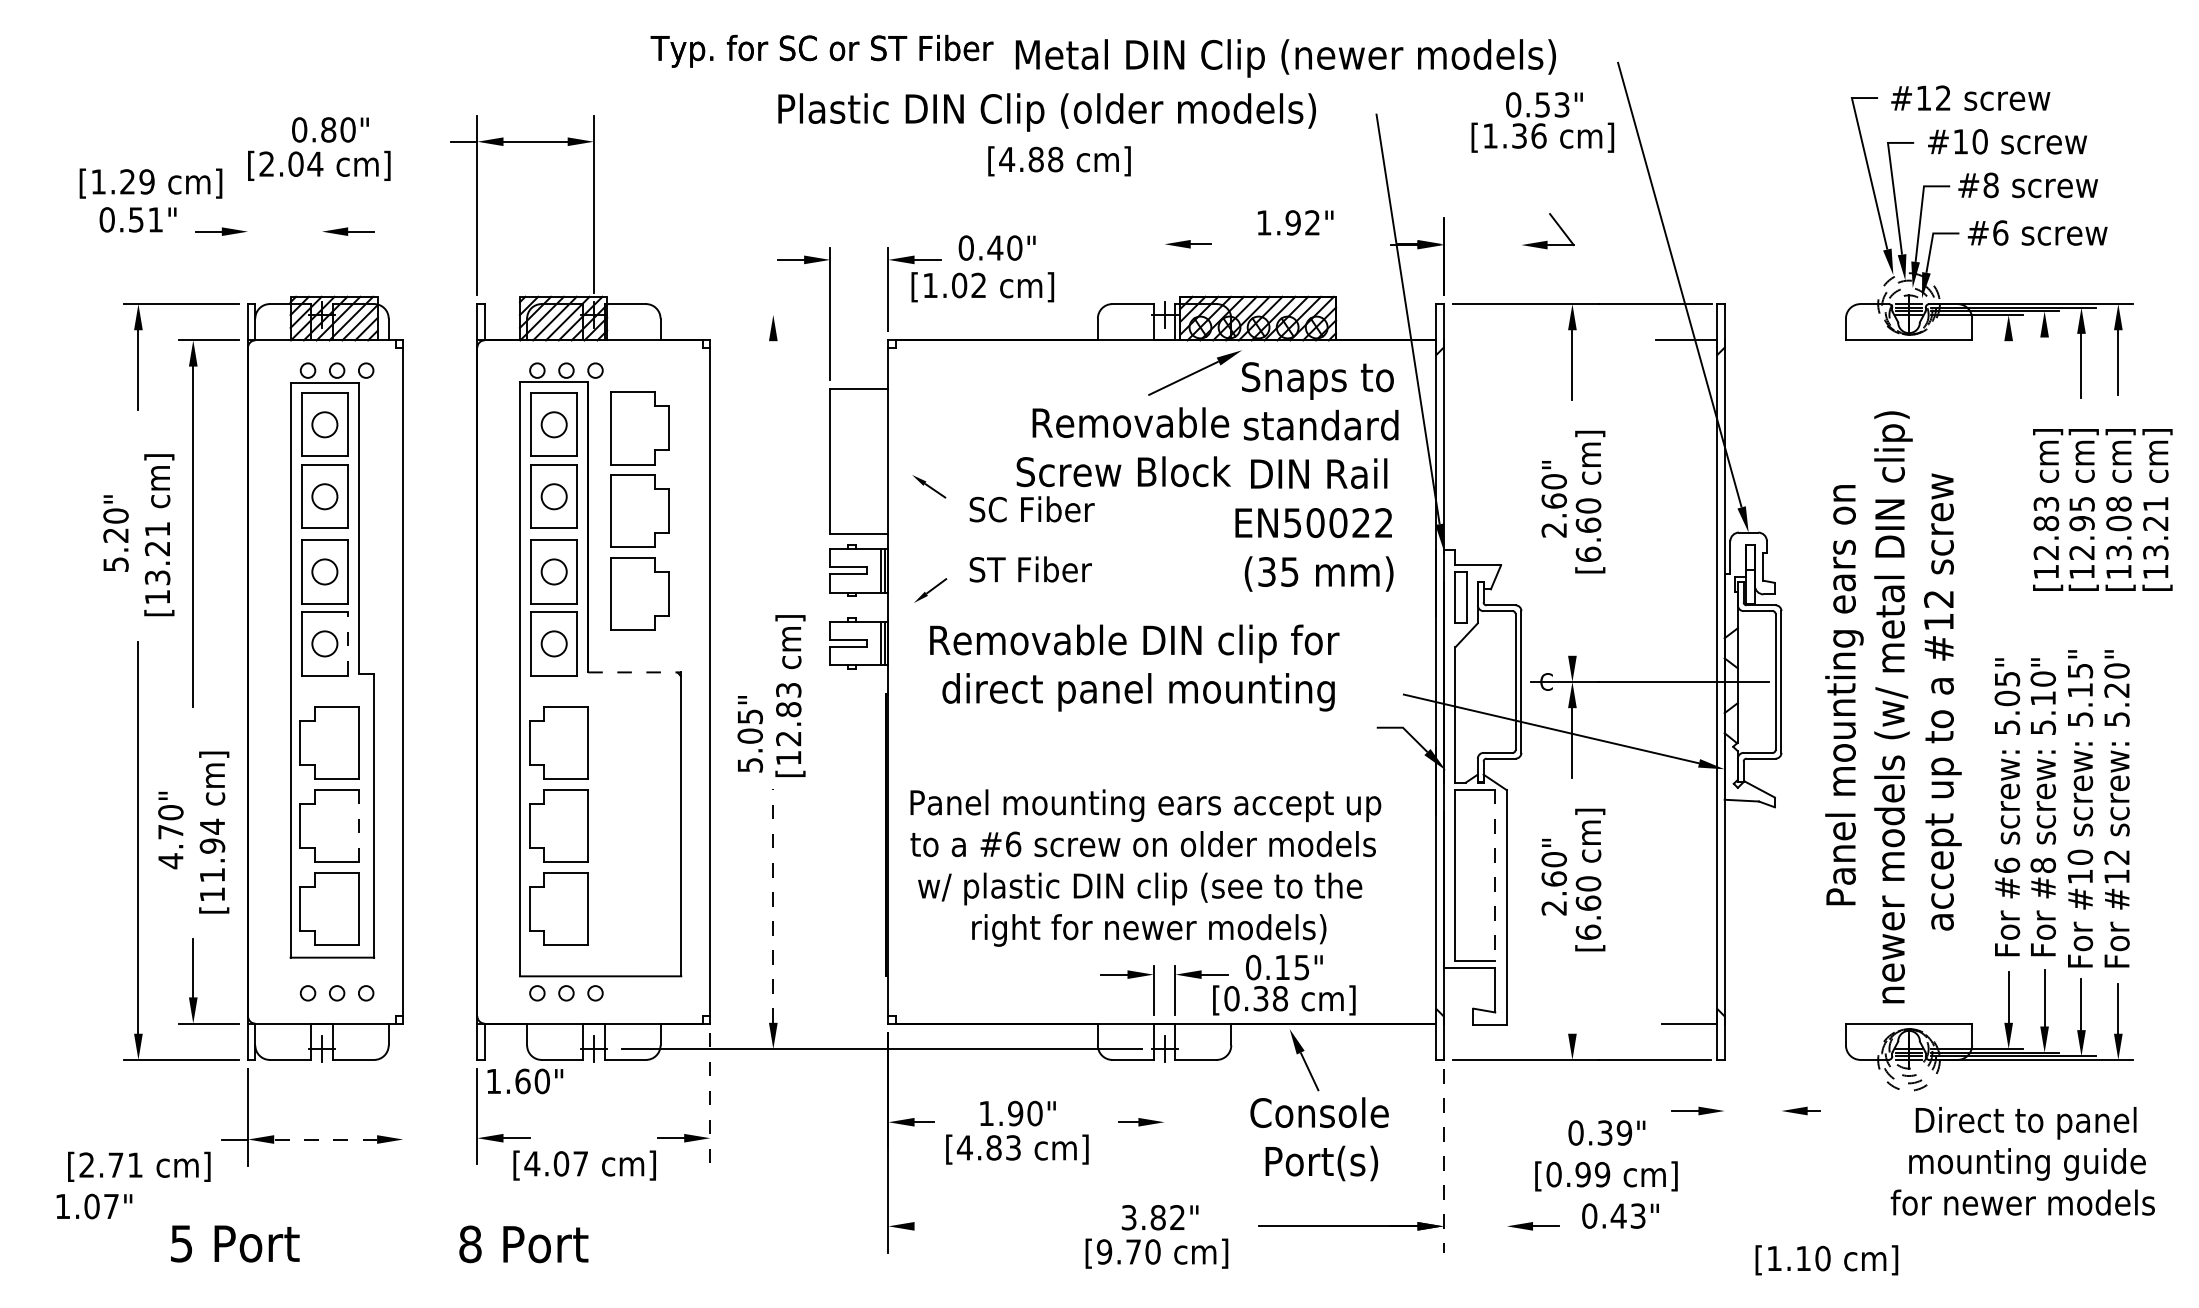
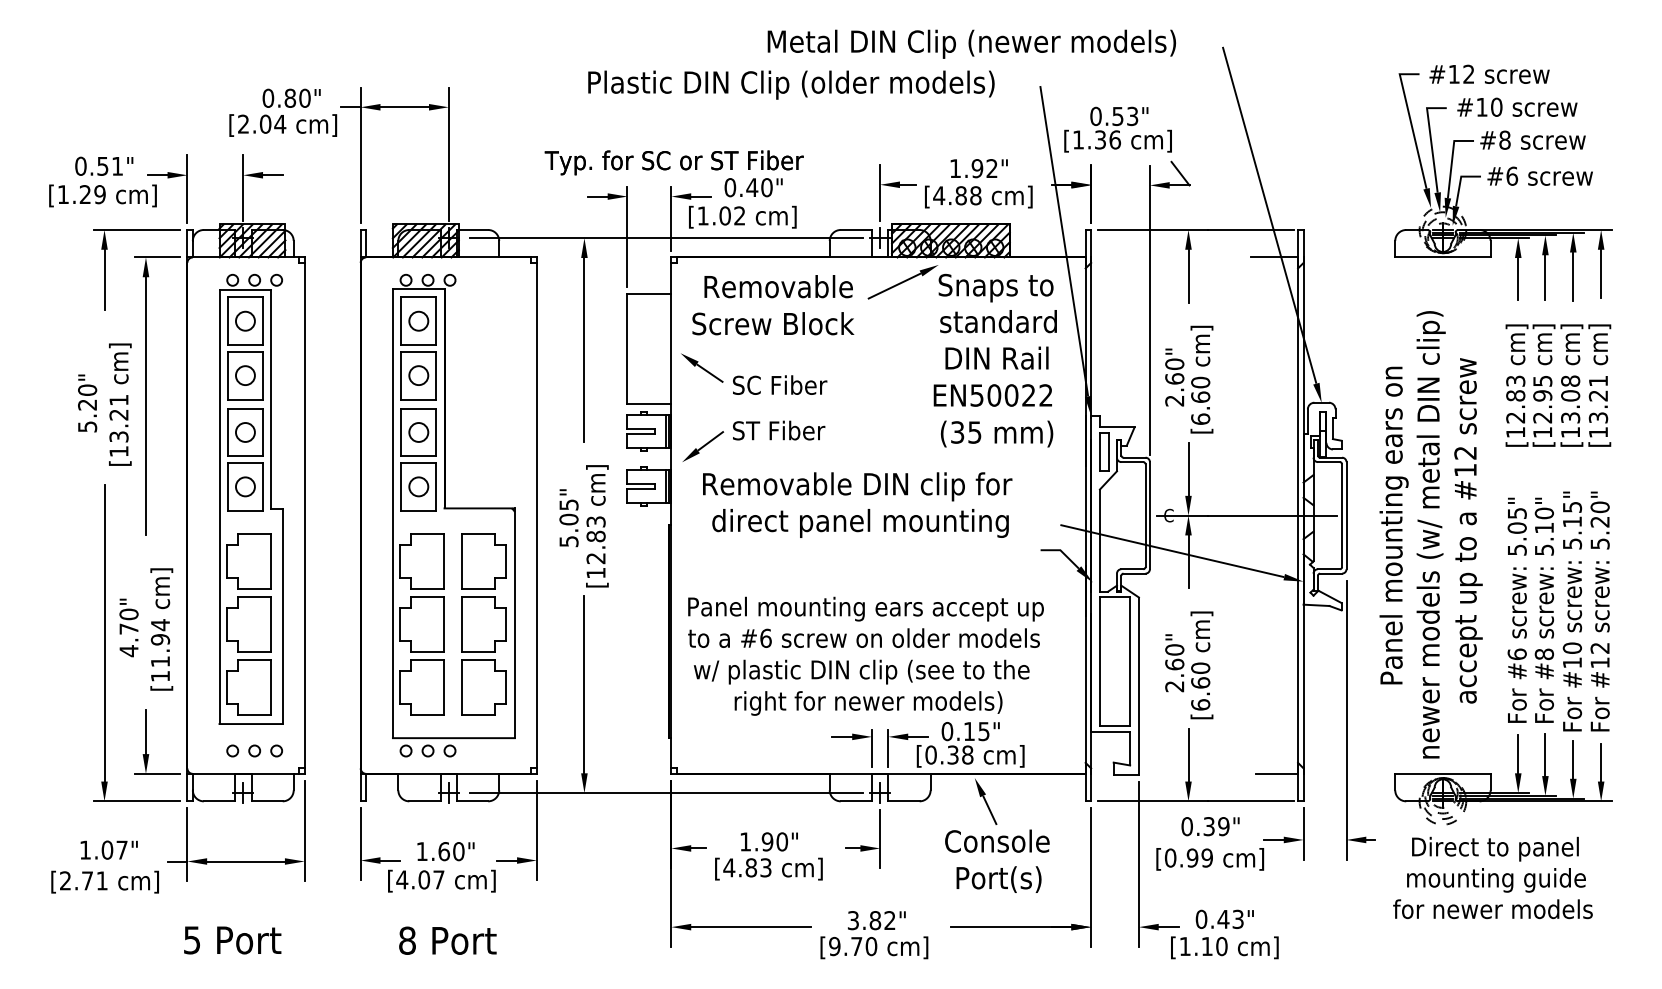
text: (821, 50) -> (673, 162), moved
text: (1542, 122) -> (1117, 129), moved
text: (319, 148) -> (283, 112), moved
text: (1059, 160) -> (978, 196), moved
text: (150, 183) -> (102, 195), moved
line: (322, 249) -> (243, 188), added
line: (248, 250) -> (187, 189), added
line: (1164, 255) -> (880, 193), added
line: (881, 315) -> (666, 238), added
line: (2044, 366) -> (1545, 277), added
line: (2008, 368) -> (1518, 278), added
line: (1520, 410) -> (1149, 310), added
text: (1123, 447) -> (773, 305), moved
line: (773, 462) -> (584, 349), added
part: (929, 485) -> (702, 367), size x1.67
text: (2102, 509) -> (1558, 385), moved
part: (639, 511) -> (483, 624), moved
part: (930, 590) -> (703, 446), size x1.67
line: (1572, 619) -> (1188, 468), added
line: (348, 643) -> (263, 486), dashed -> solid
line: (635, 672) -> (480, 508), dashed -> solid
text: (749, 734) -> (568, 518), moved
line: (358, 827) -> (270, 625), dashed -> solid
line: (1495, 874) -> (1130, 661), dashed -> solid
line: (773, 905) -> (584, 684), dashed -> solid
line: (1781, 951) -> (1346, 719), added
line: (1572, 997) -> (1188, 754), added
text: (524, 1081) -> (445, 851), moved
line: (402, 1098) -> (304, 830), added
line: (709, 1098) -> (536, 830), dashed -> solid
line: (1724, 1102) -> (1303, 833), added
line: (1164, 1109) -> (880, 838), added
line: (326, 1139) -> (246, 861), dashed -> solid
line: (1506, 1142) -> (1138, 863), added
text: (1606, 1155) -> (1210, 843), moved
text: (2022, 1160) -> (1492, 877), moved
line: (1444, 1161) -> (1091, 878), dashed -> solid
text: (93, 1205) -> (108, 849), moved
line: (994, 1226) -> (751, 927), added
text: (234, 1244) -> (232, 940), moved
text: (523, 1244) -> (447, 940), moved
text: (1826, 1259) -> (1224, 947), moved

